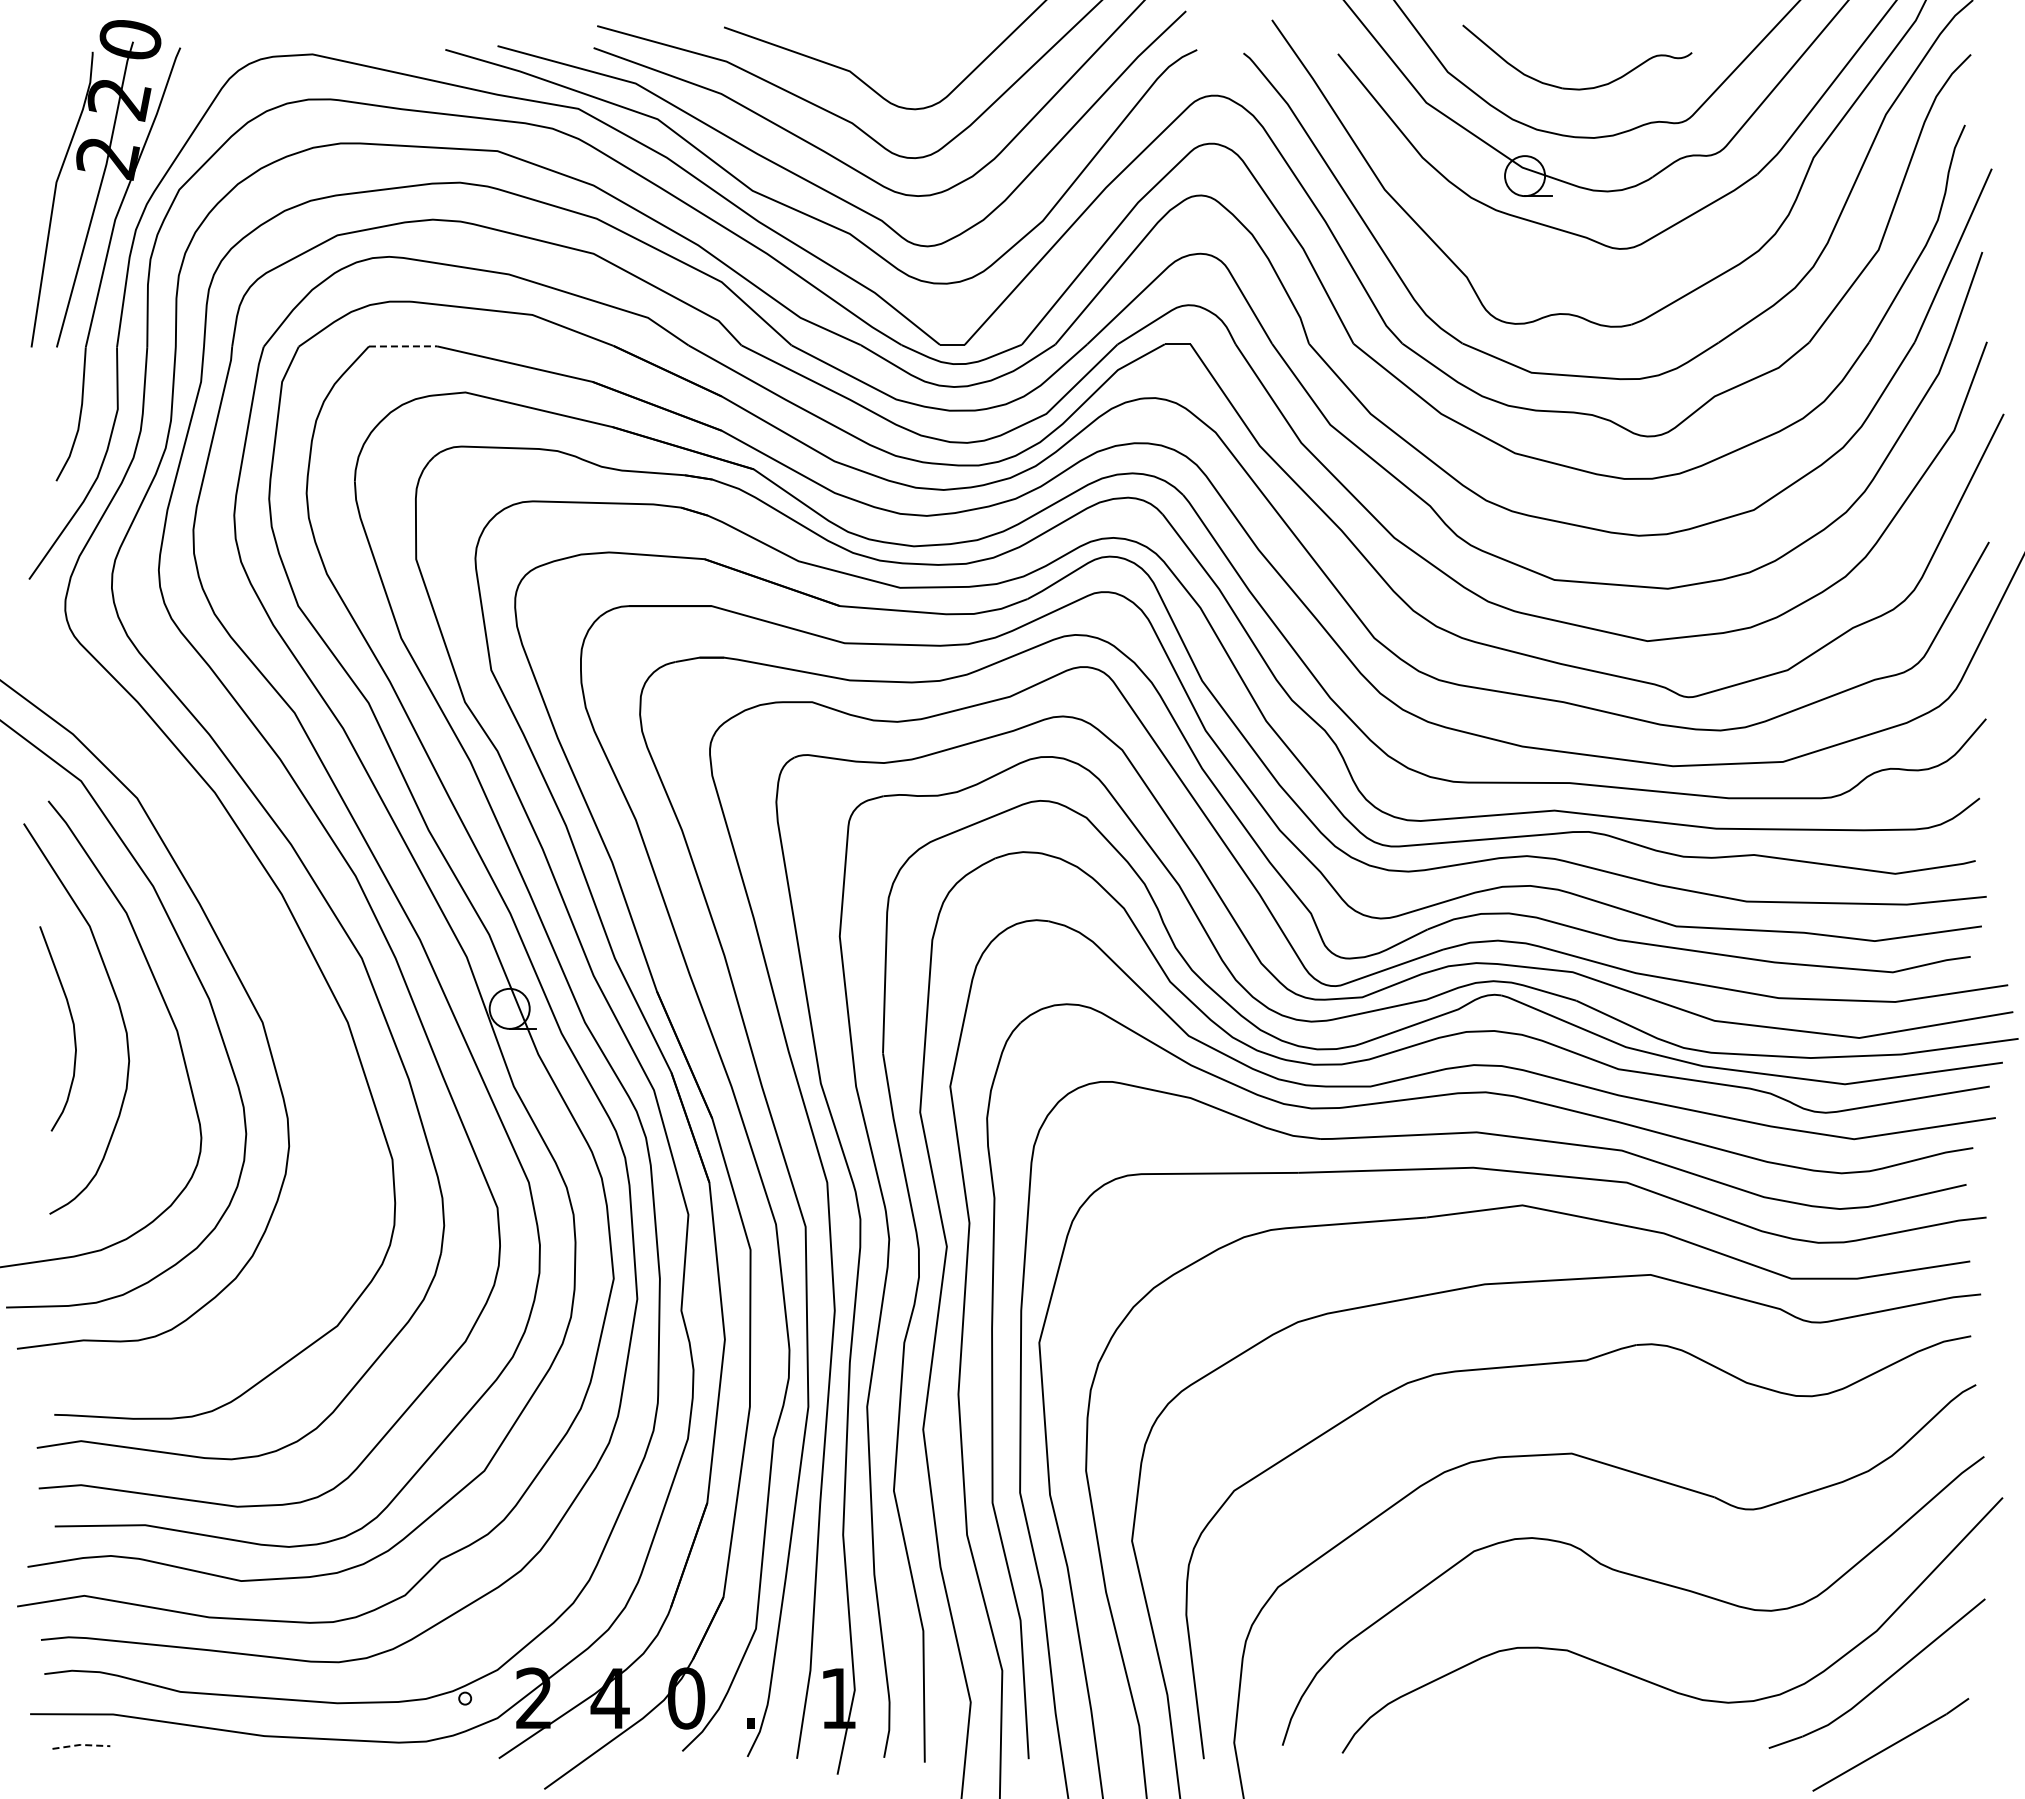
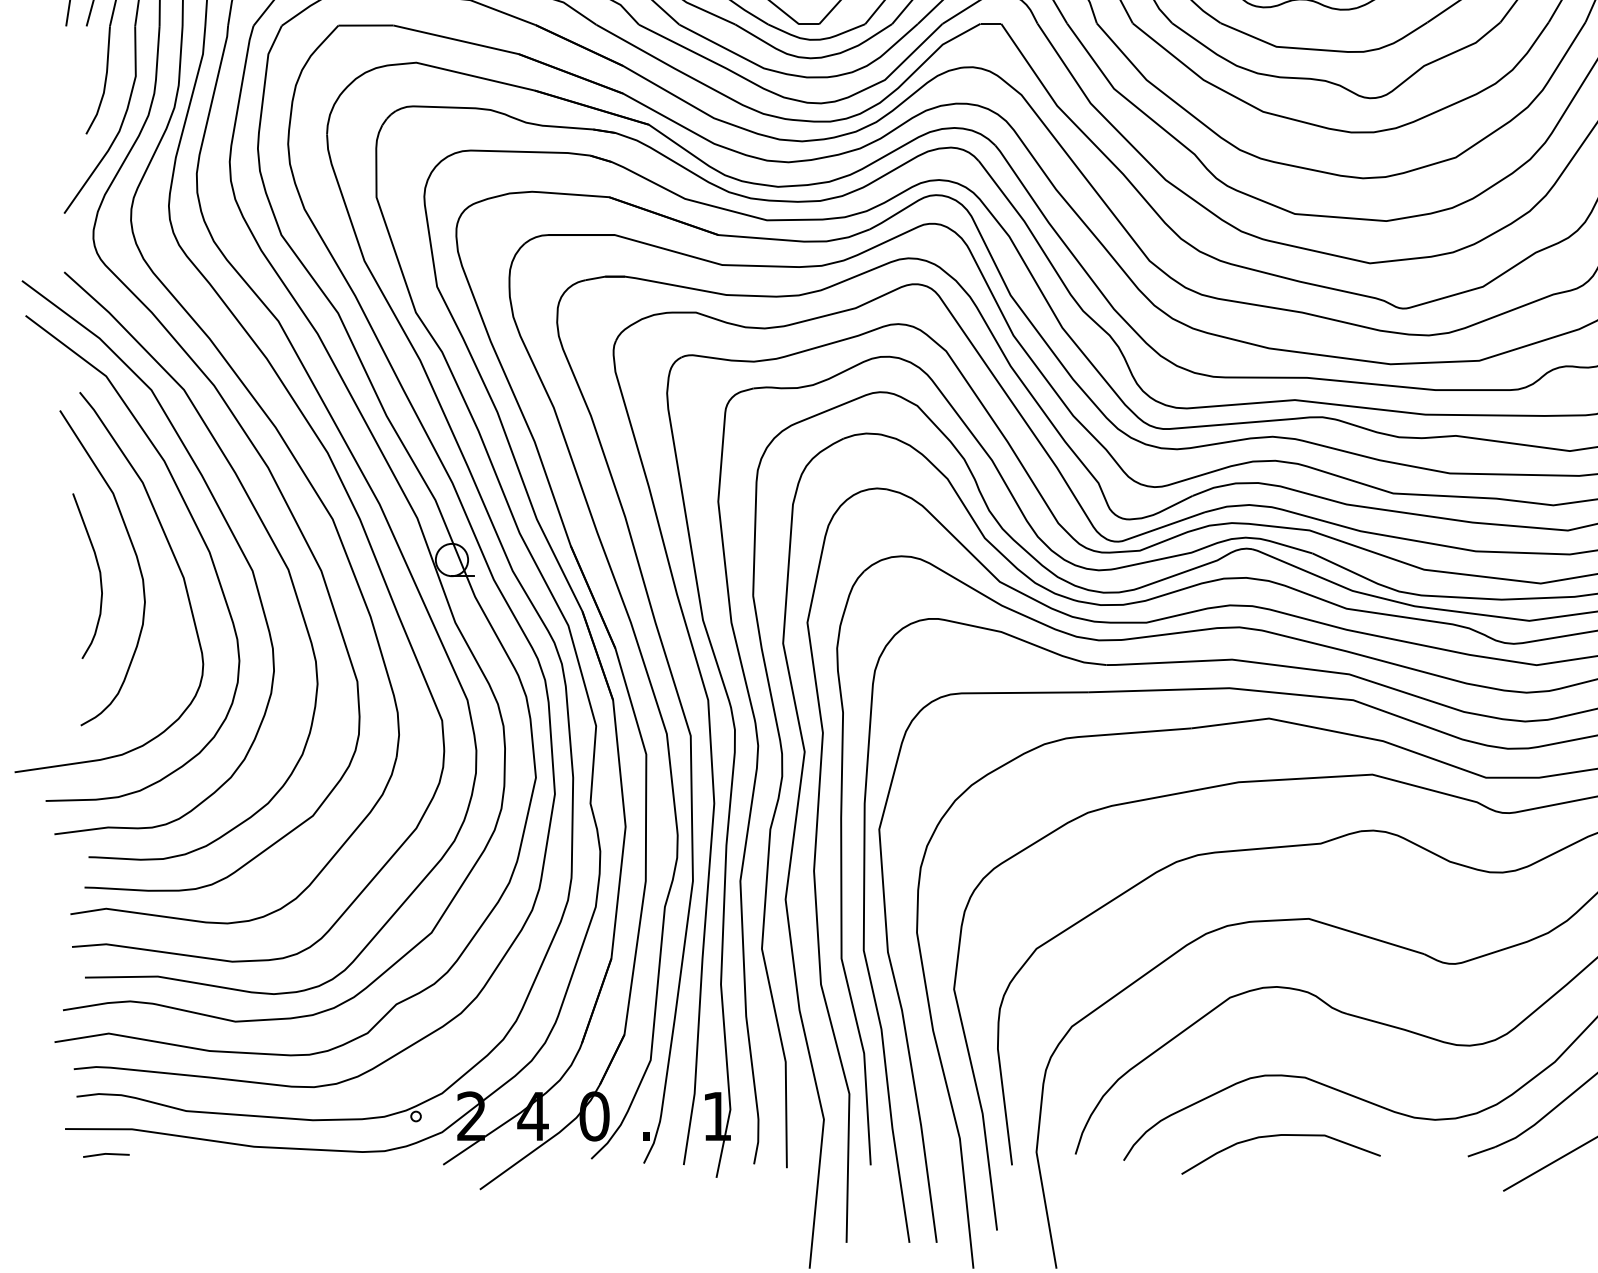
line: (403, 346) -> (366, 25), dashed -> solid
curve: (273, 962) -> (261, 522), added
curve: (1530, 1723) -> (1275, 1136), added
line: (81, 1744) -> (106, 1153), dashed -> solid

